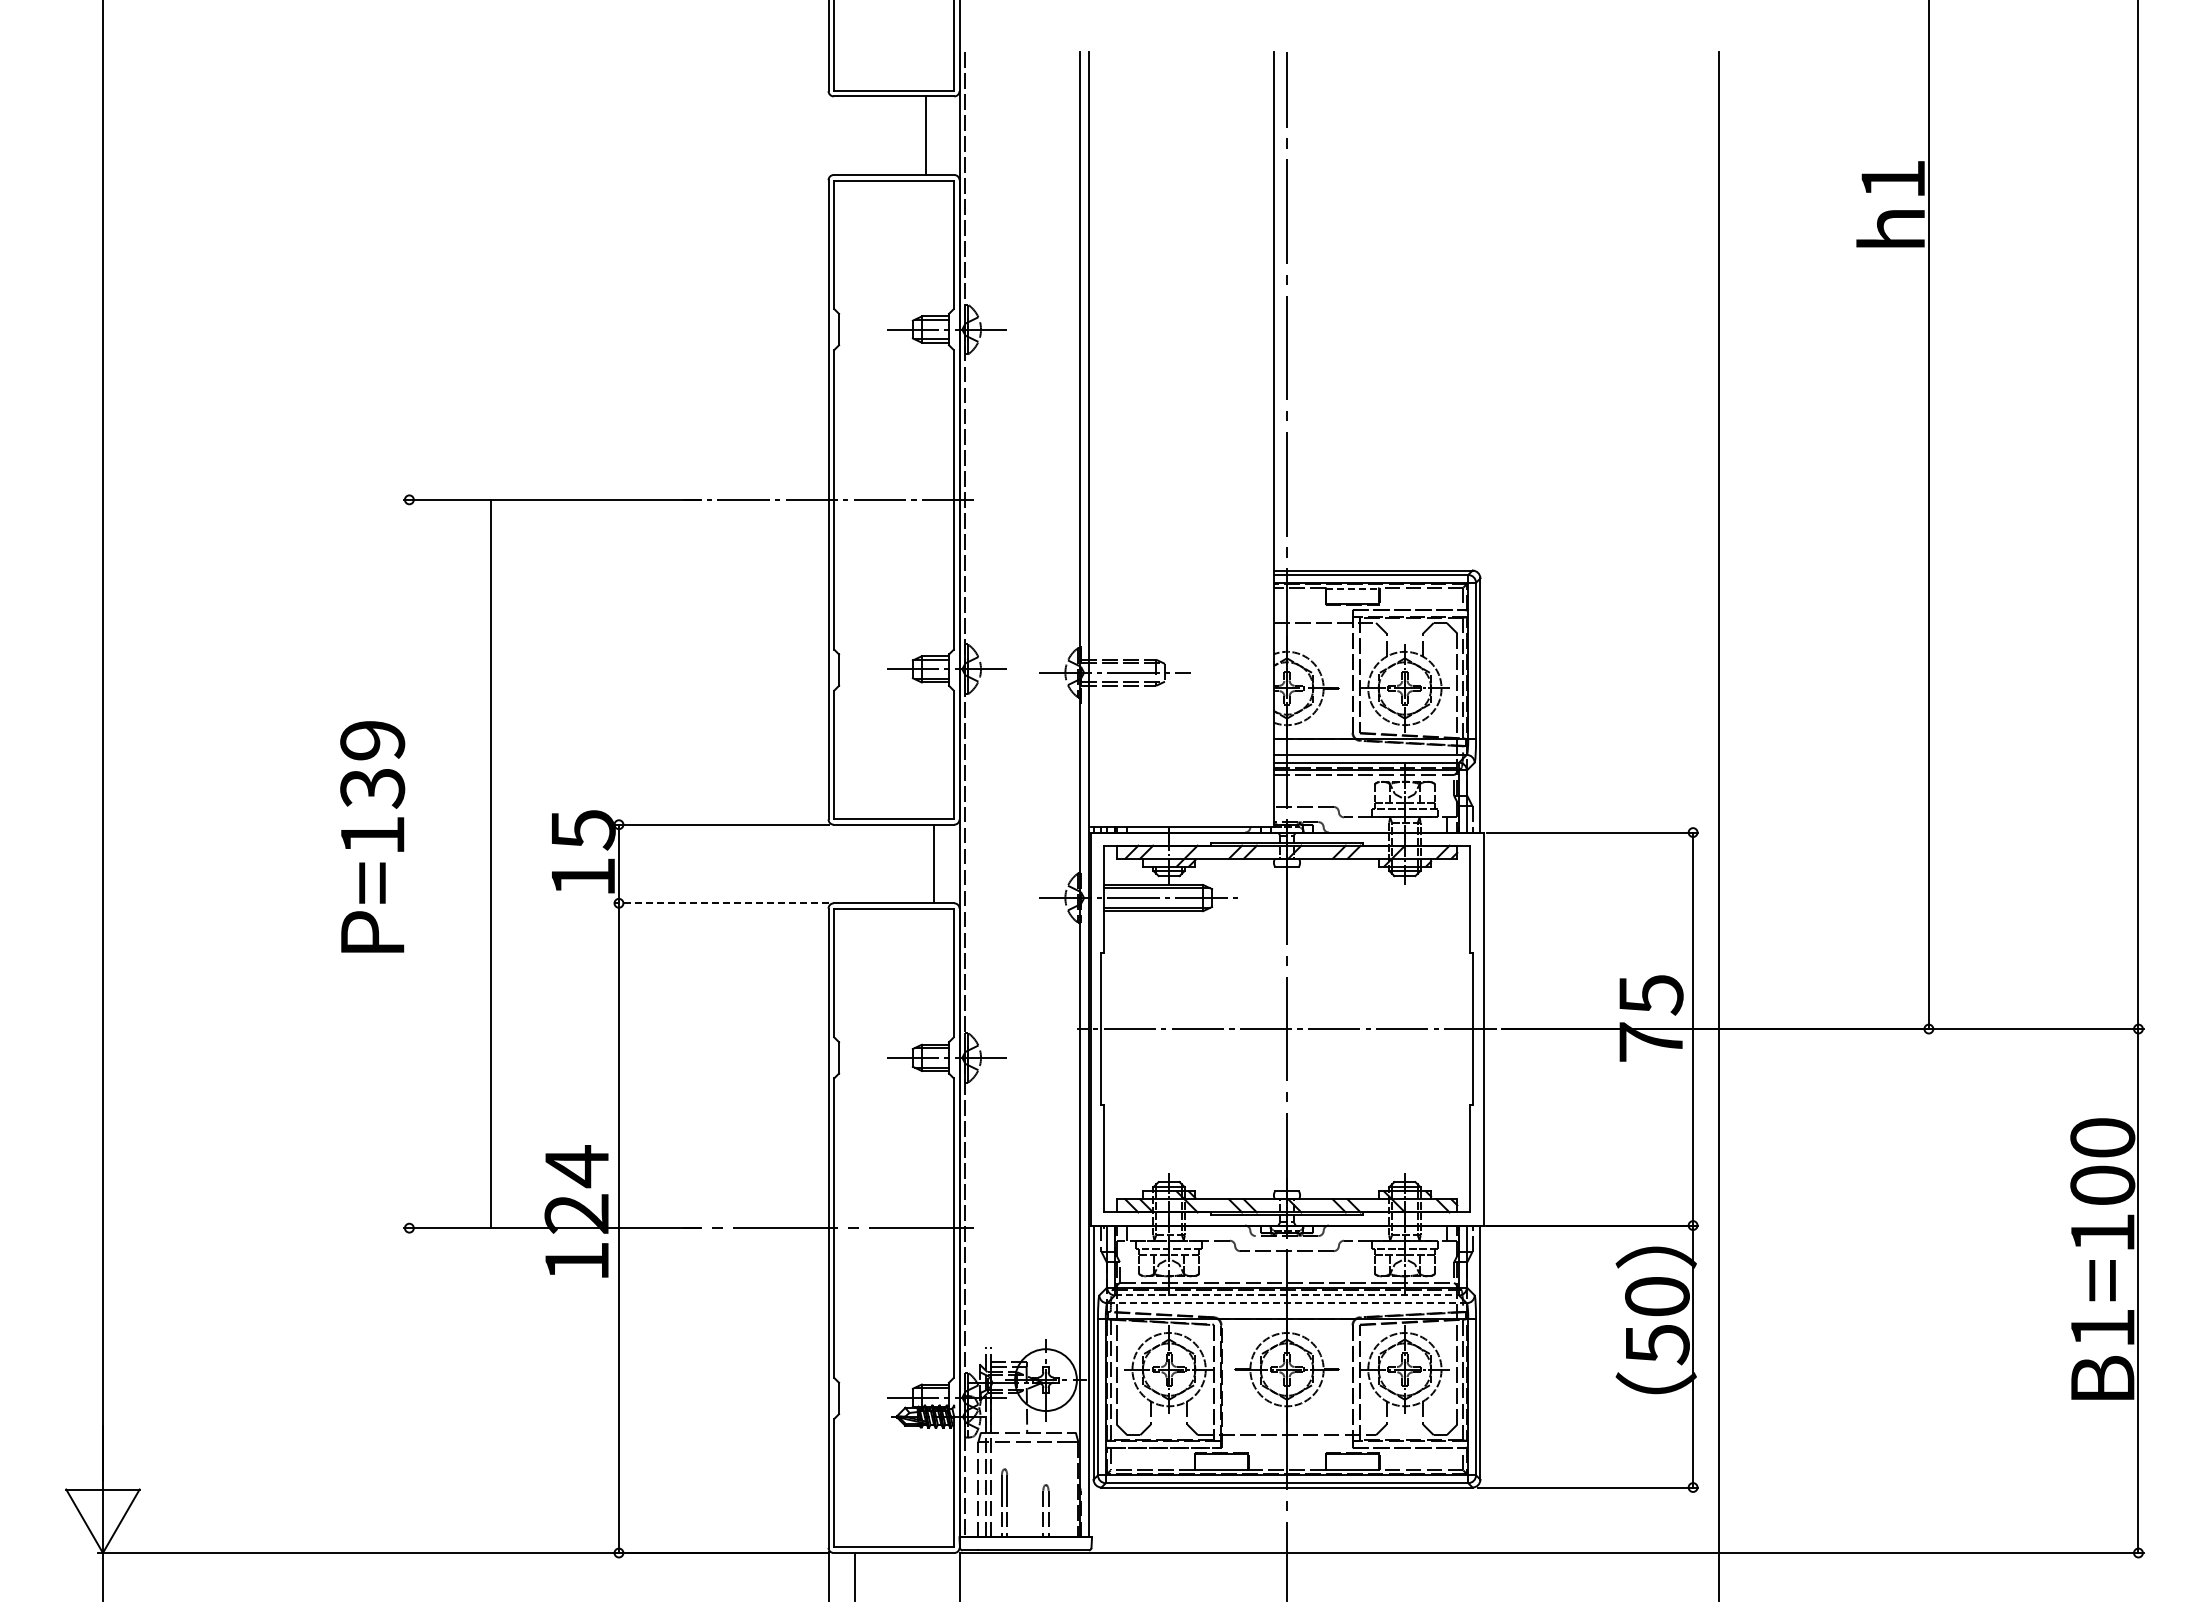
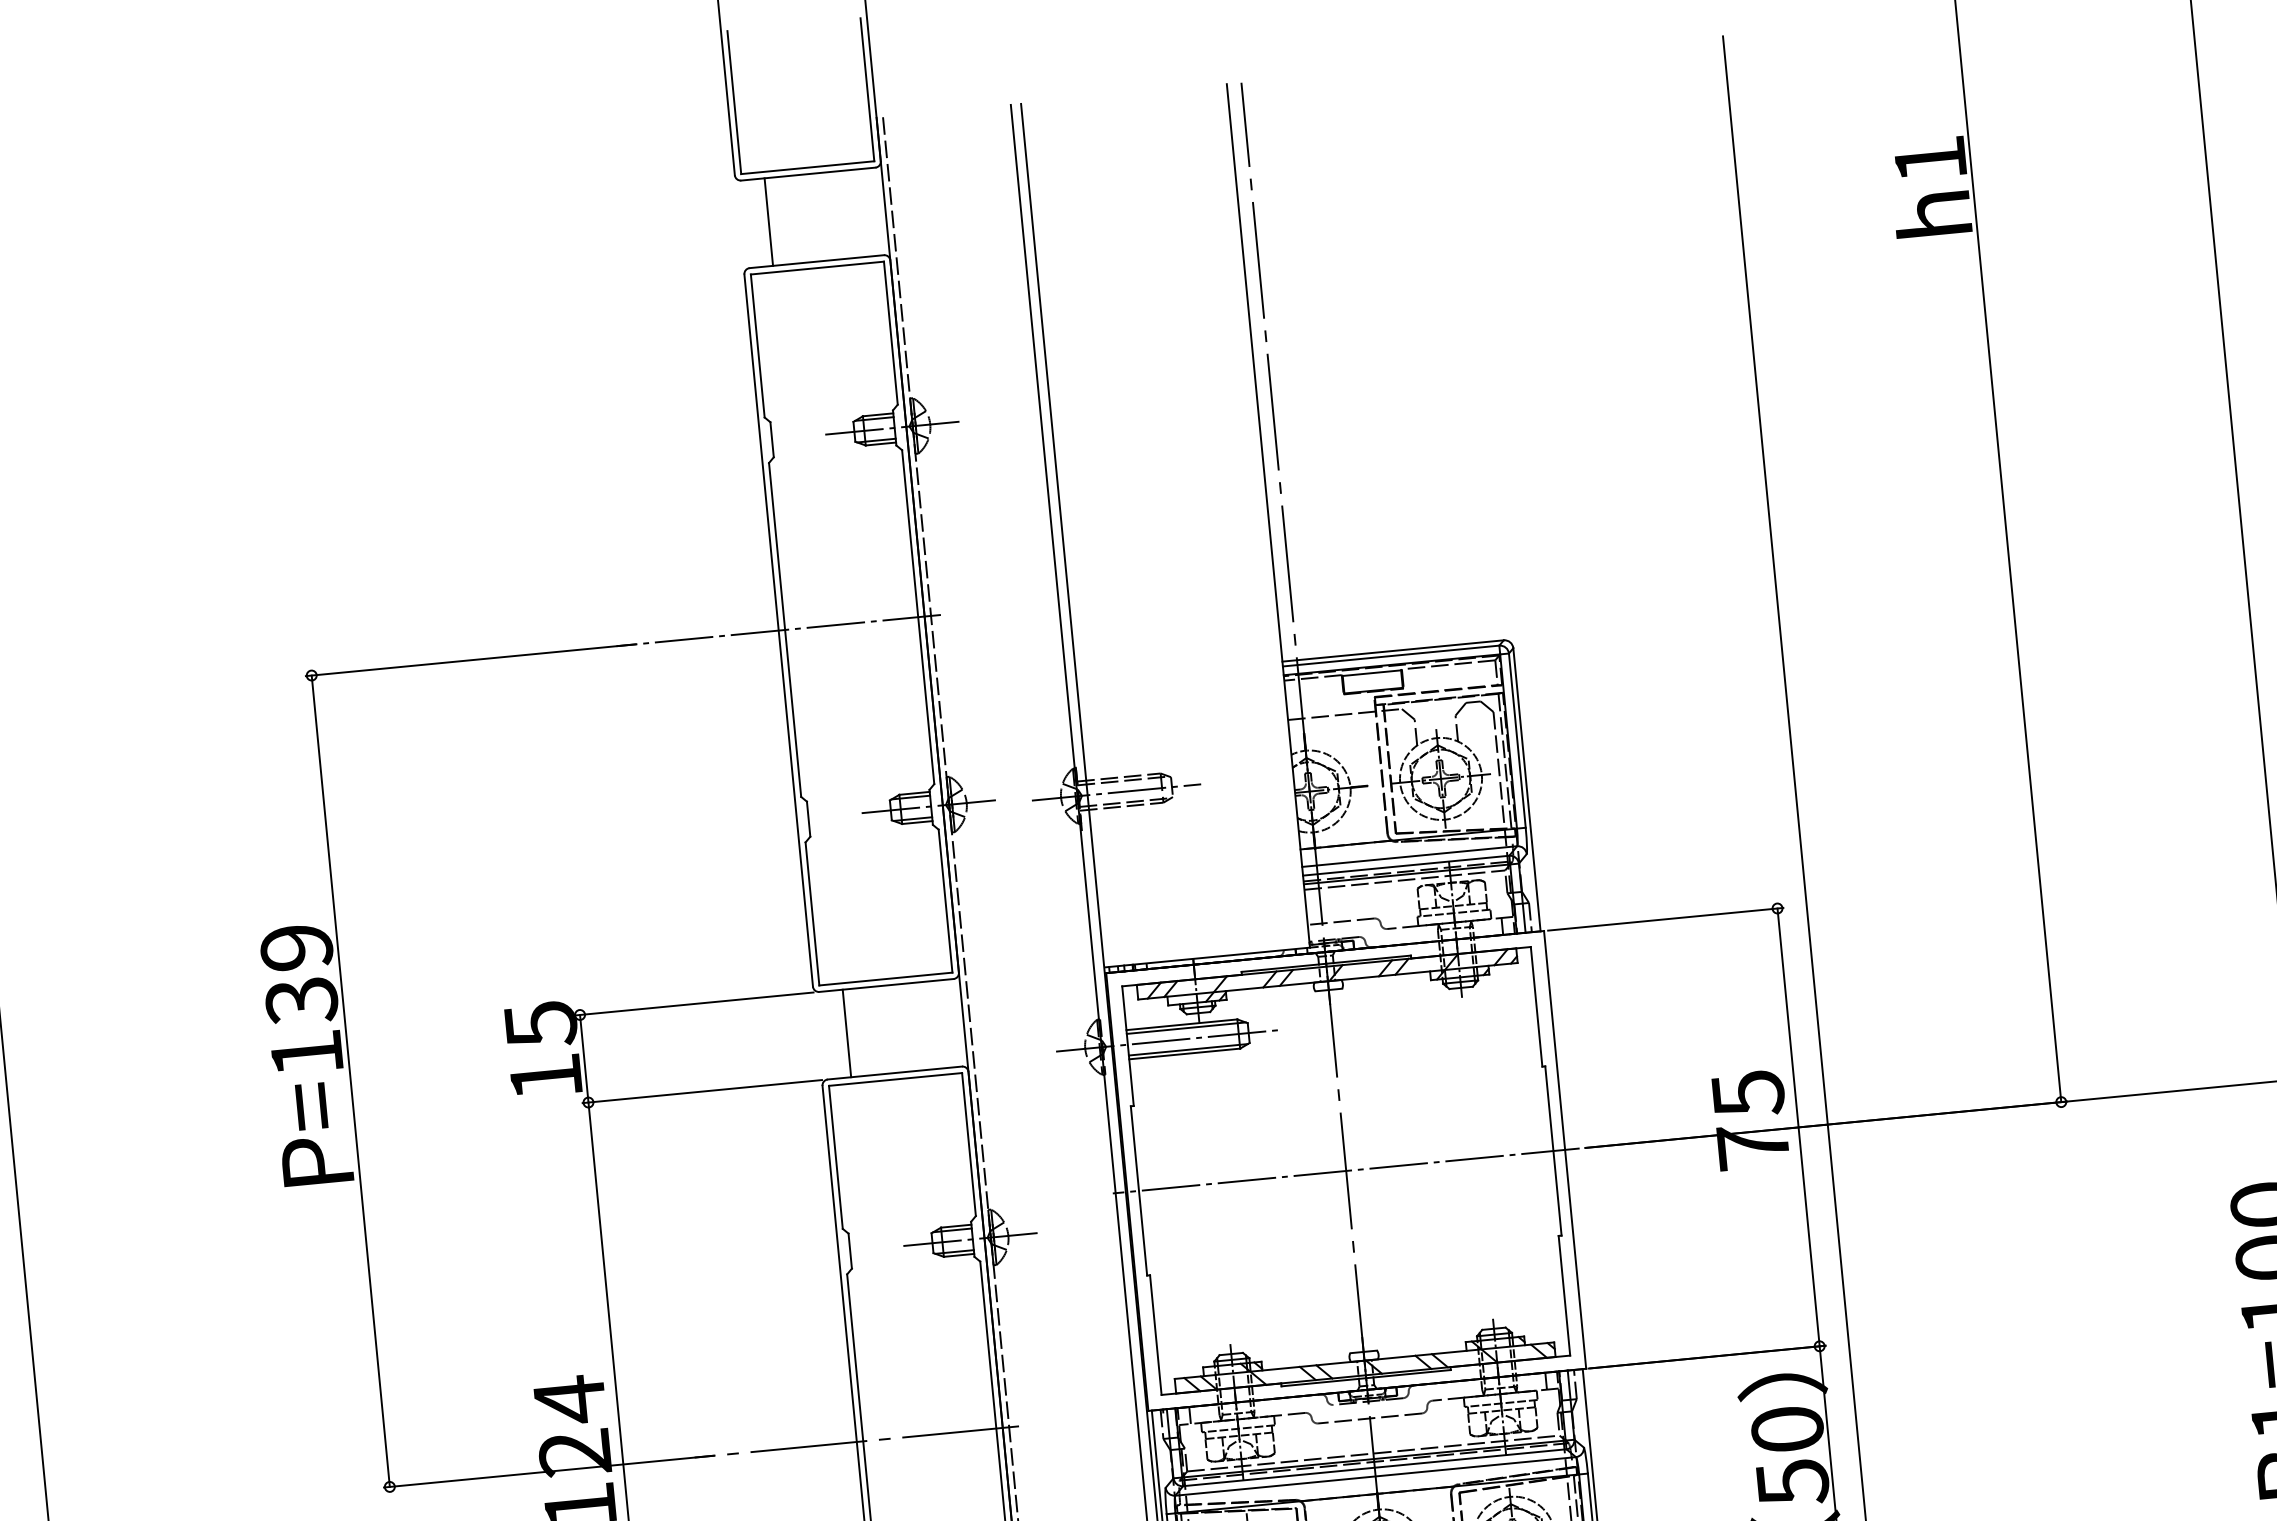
line: (925, 135) -> (768, 221), moved
line: (1353, 588) -> (1373, 673), dashed -> solid
line: (491, 863) -> (350, 1080), moved
line: (933, 863) -> (846, 1032), moved
line: (720, 903) -> (701, 1091), dashed -> solid
line: (1287, 1295) -> (1375, 1467), dashed -> solid
line: (1287, 1303) -> (1376, 1476), dashed -> solid

